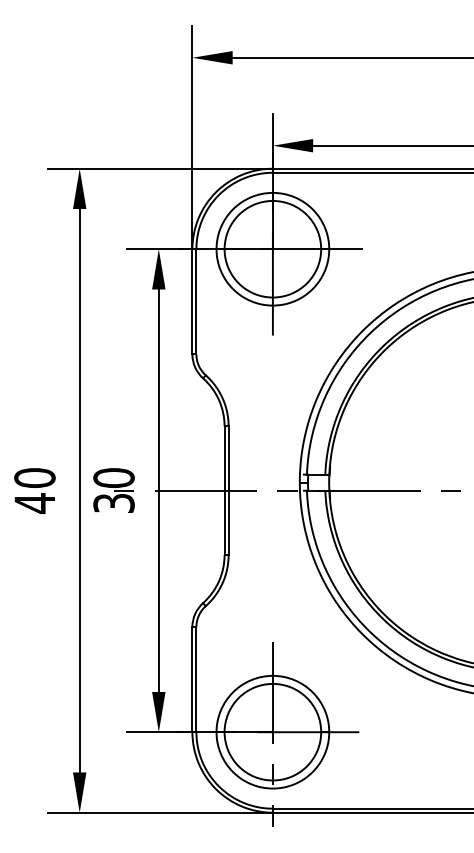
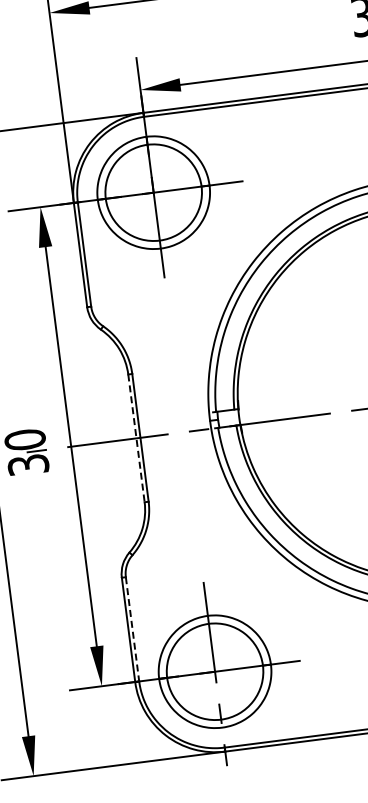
line: (224, 491) -> (136, 439), solid -> dashed
line: (196, 679) -> (132, 629), solid -> dashed

